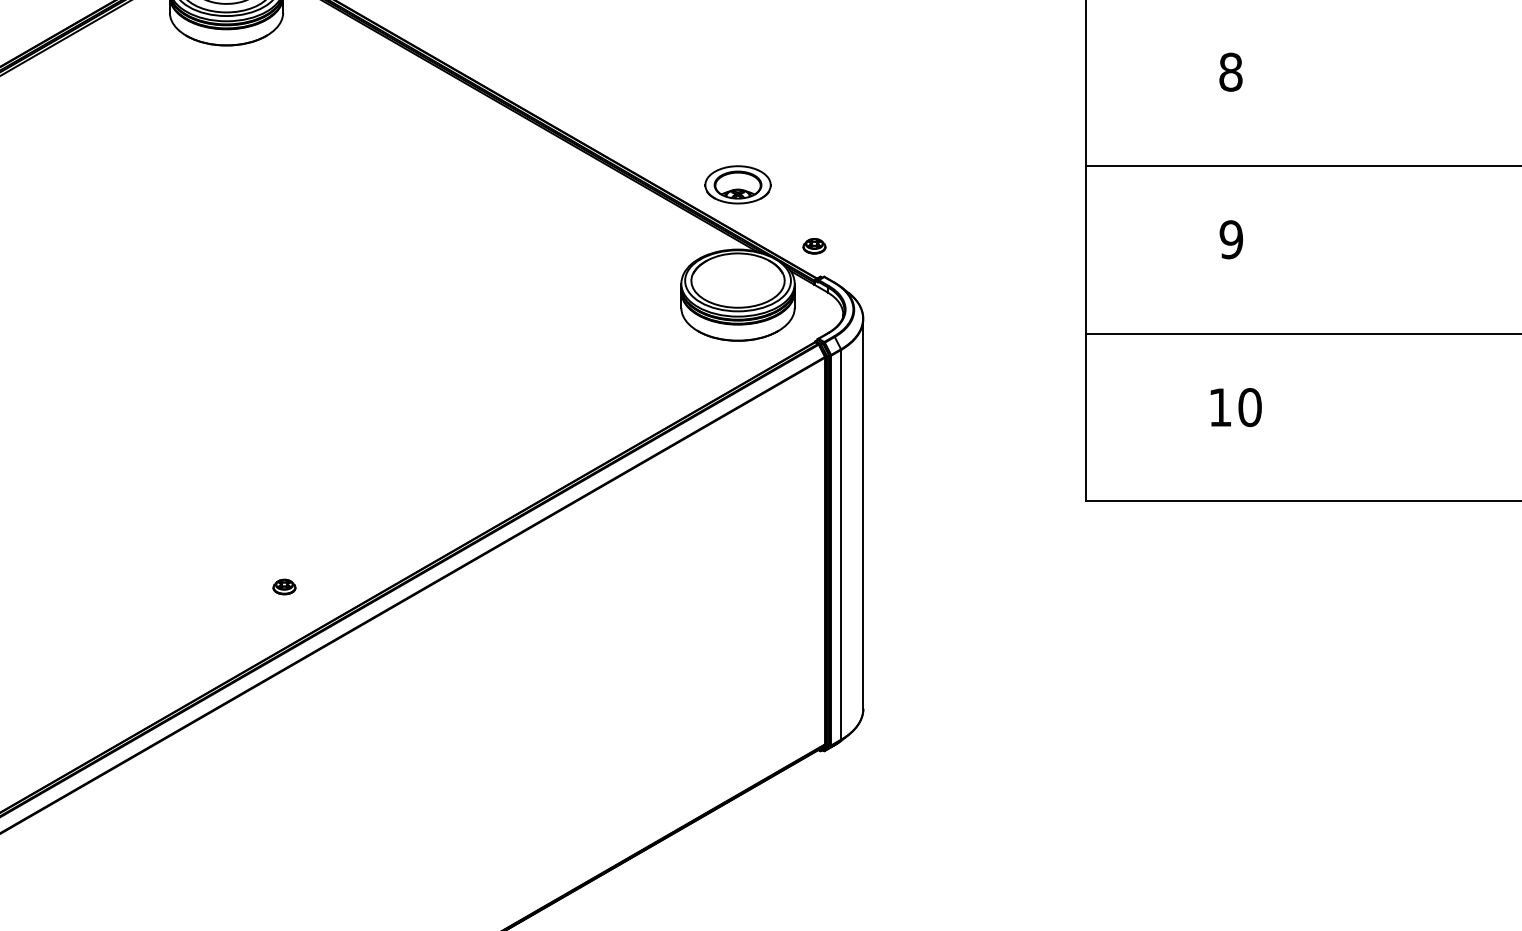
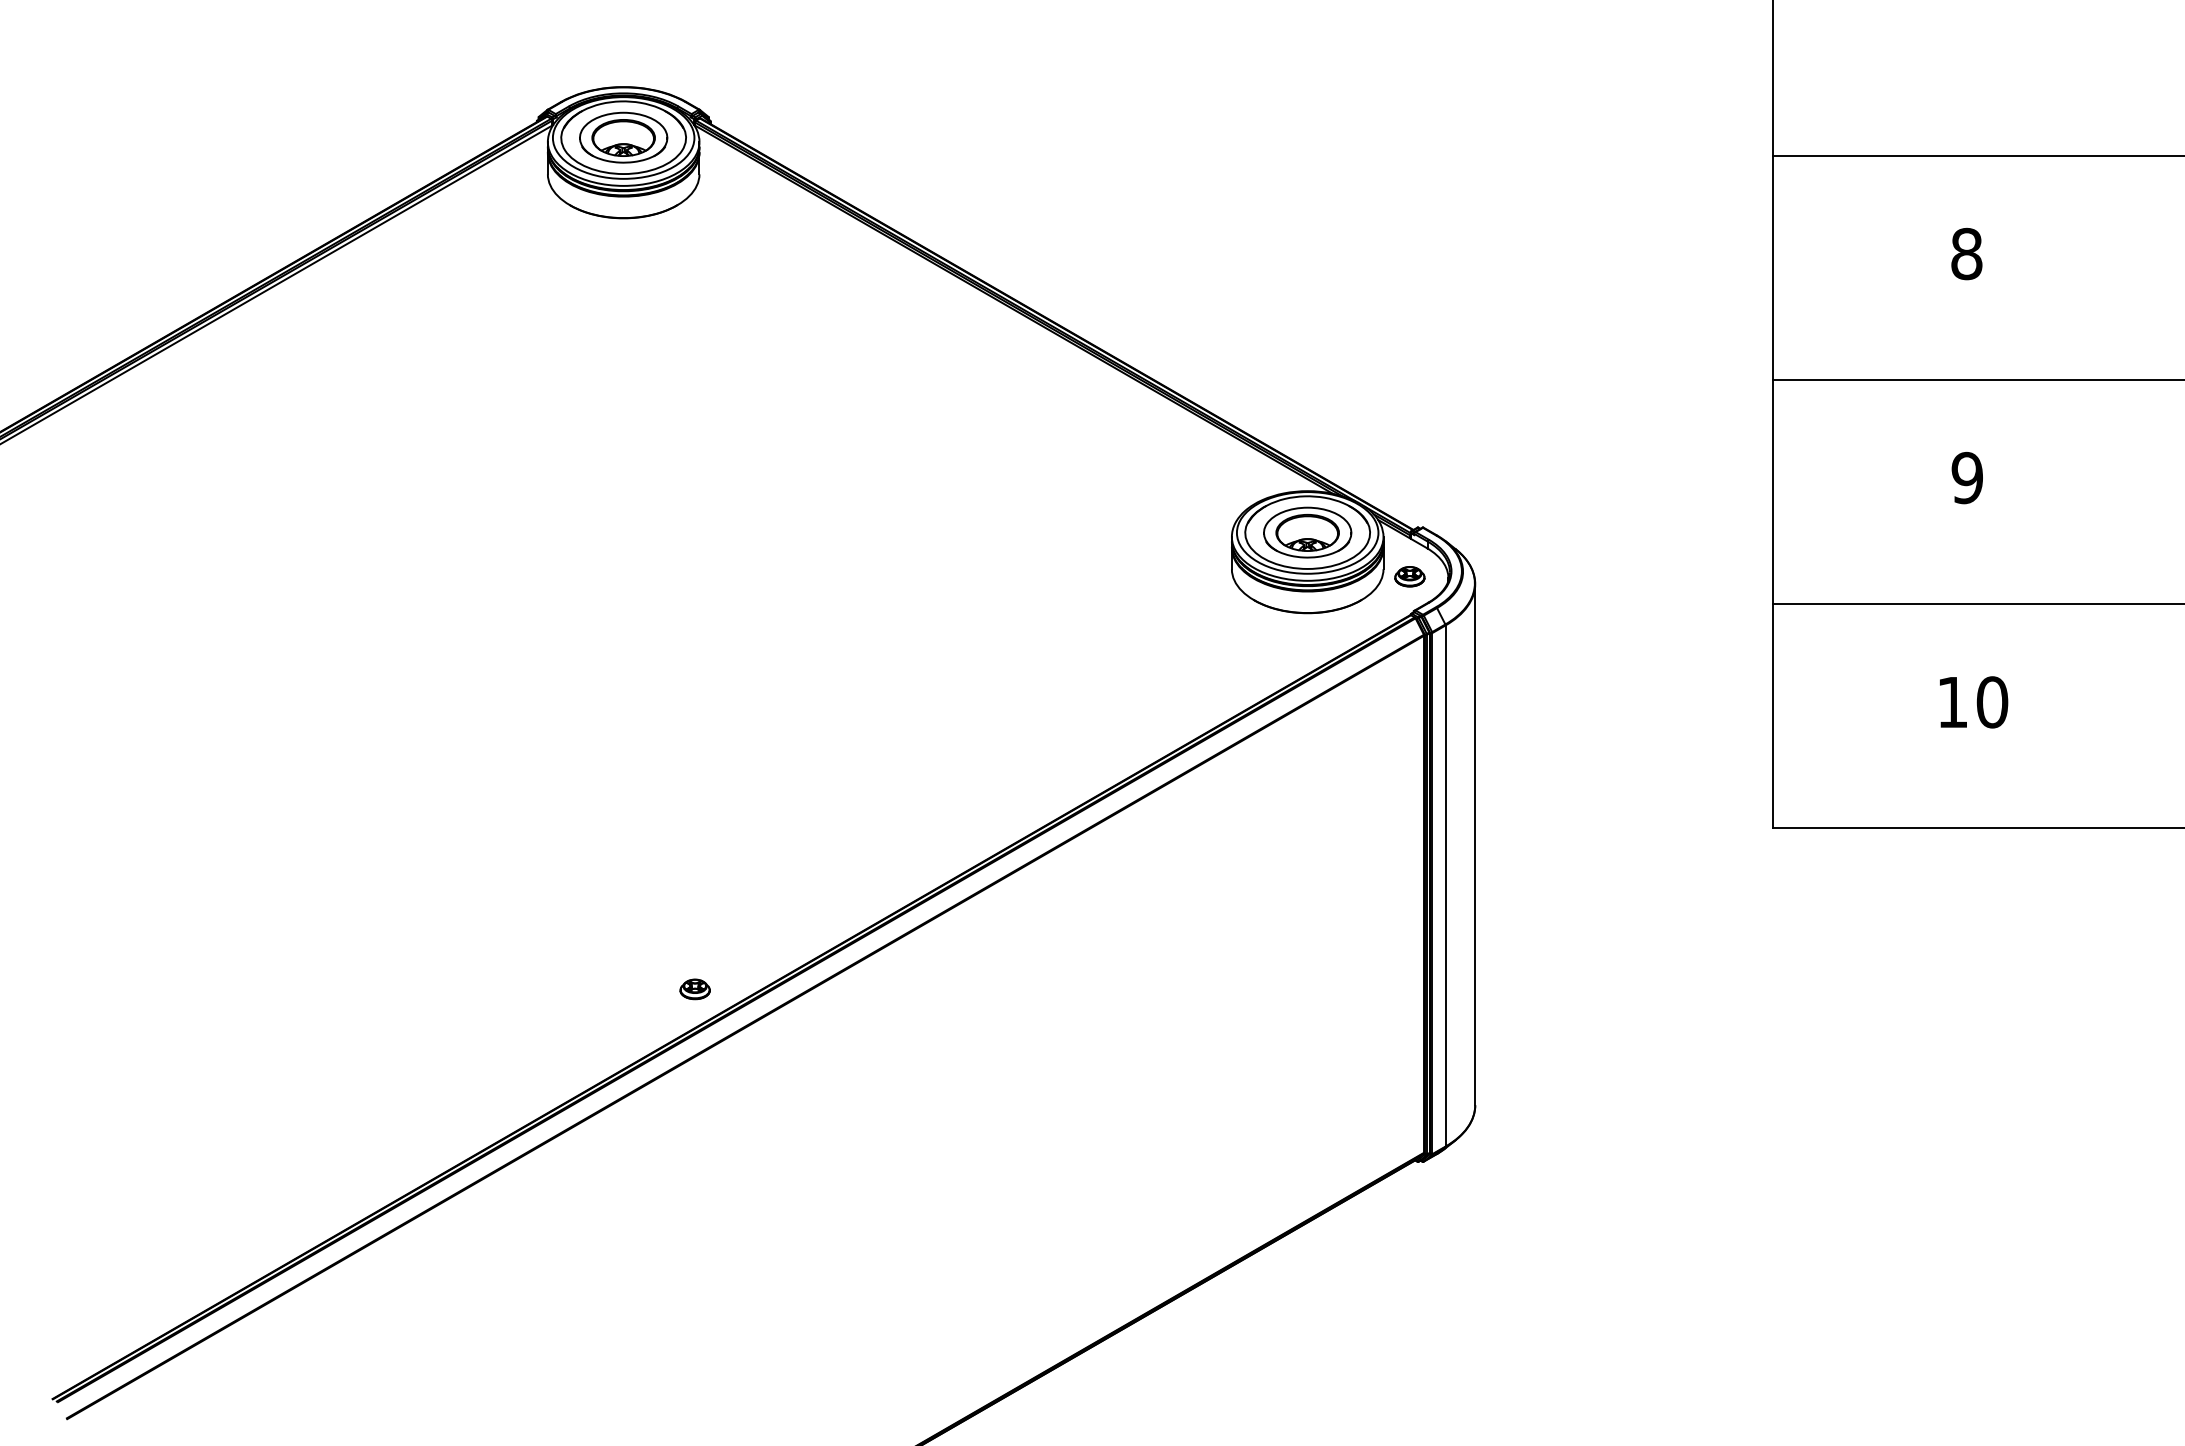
part: (737, 184) -> (1307, 532), moved
part: (814, 246) -> (1409, 576), moved
part: (283, 587) -> (694, 989), moved

